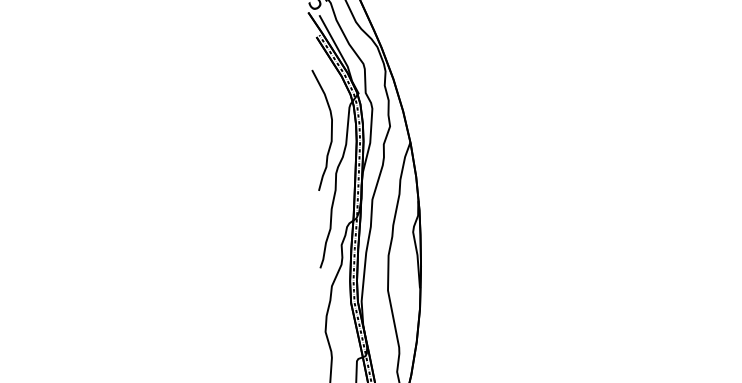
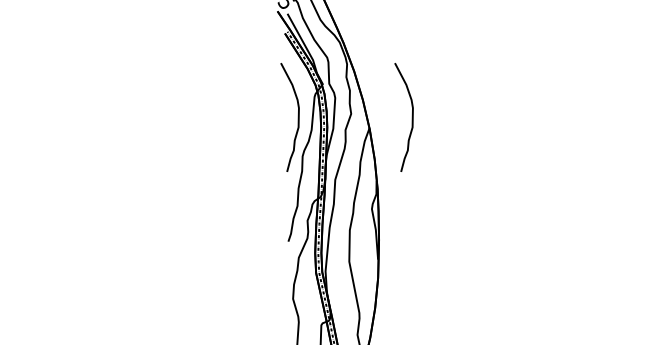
curve: (457, 130) -> (411, 117), added

